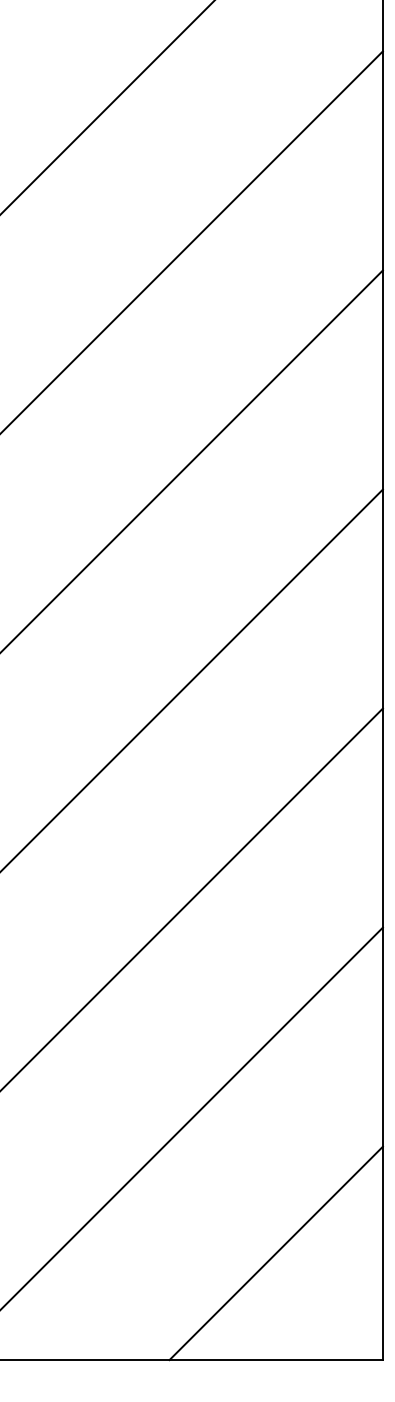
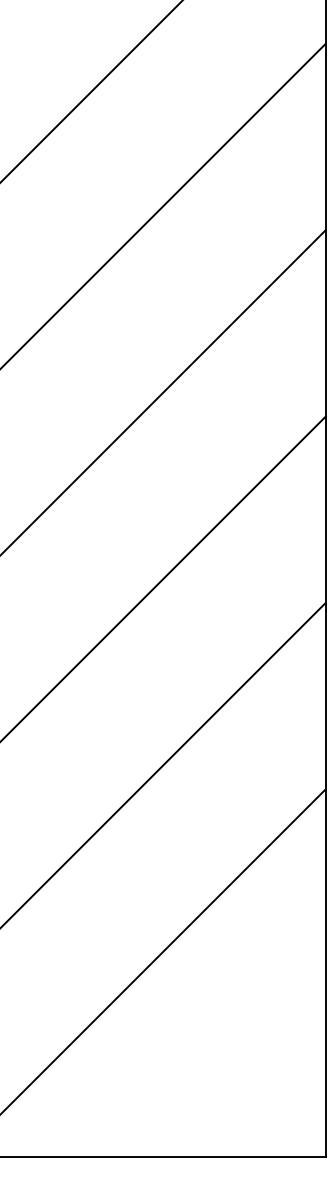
line: (275, 1253) -> (234, 1066), removed

